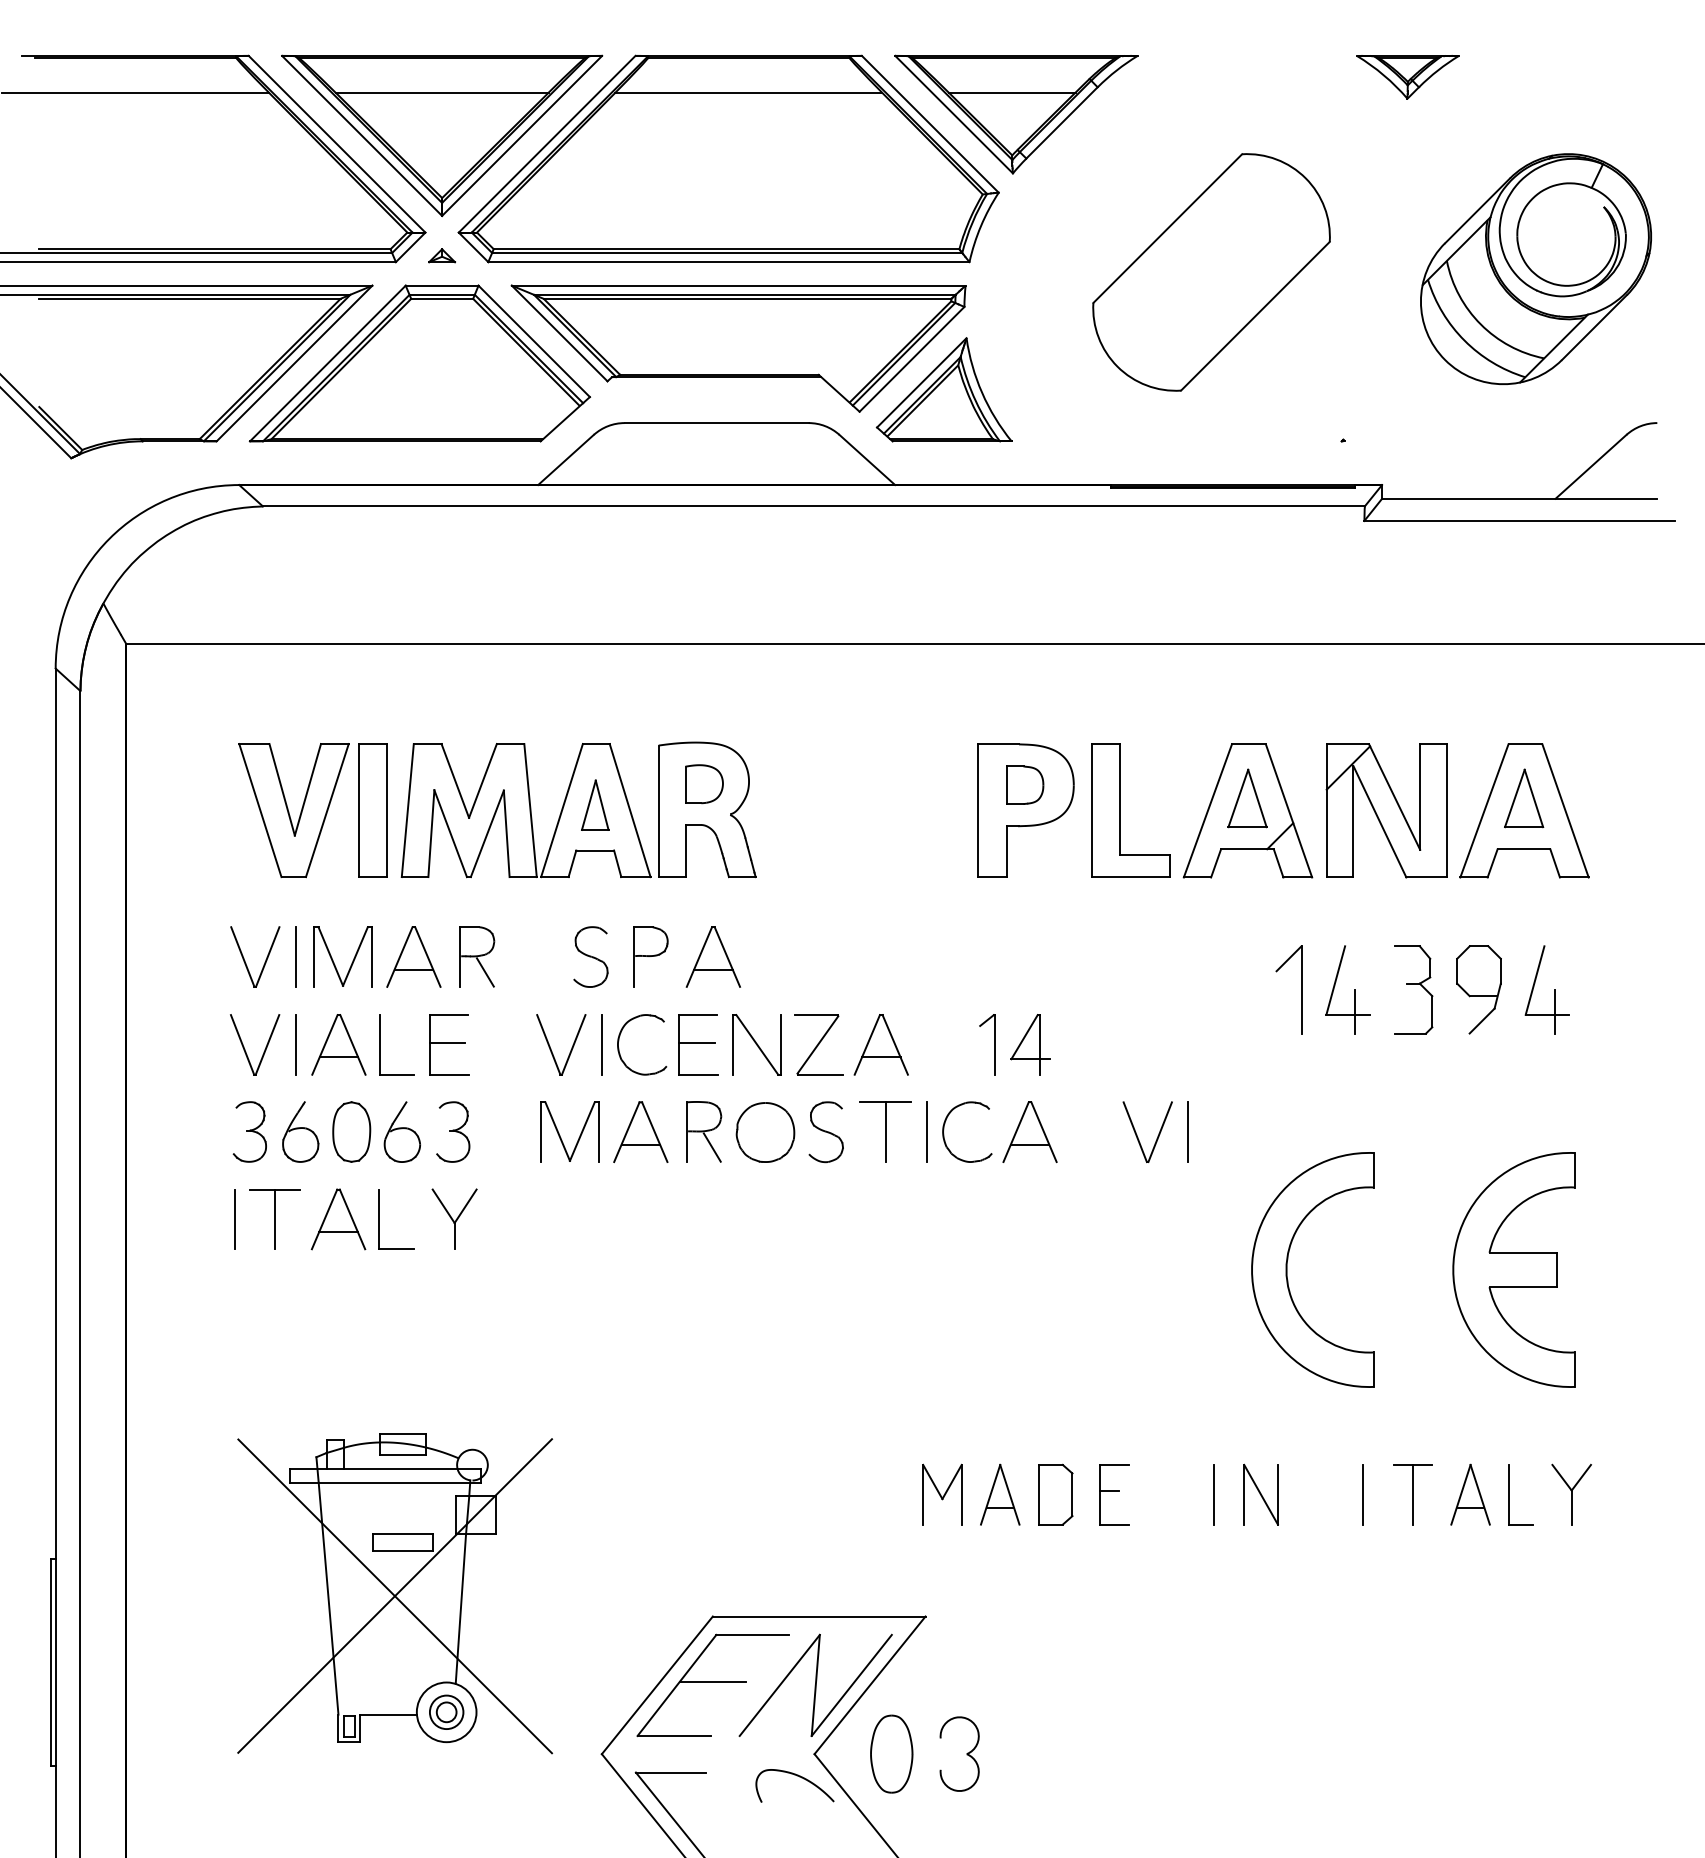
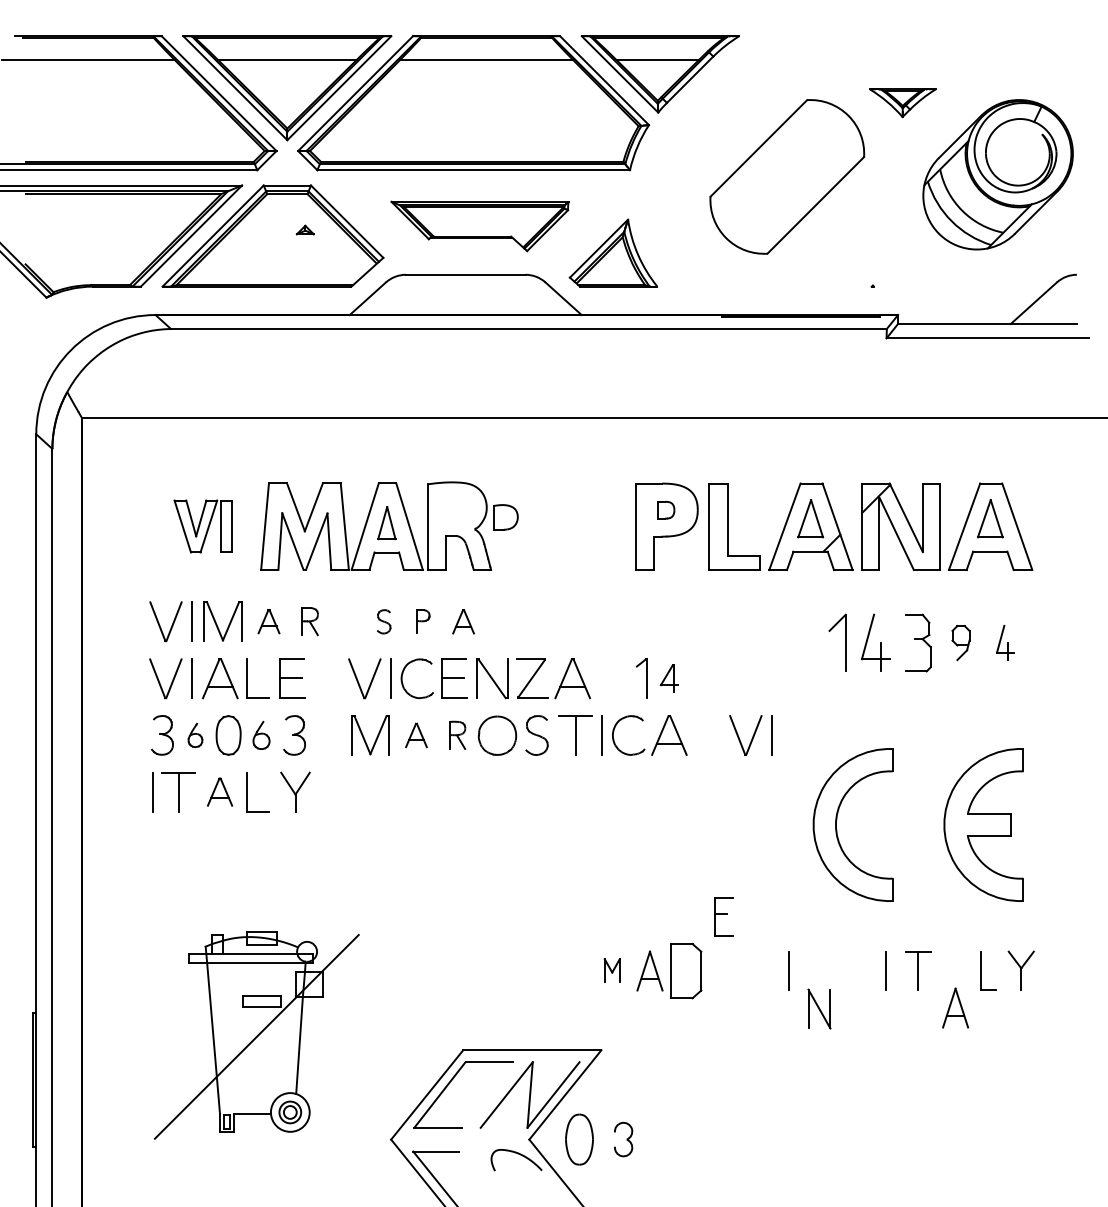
part: (1407, 77) -> (902, 103), moved
part: (440, 254) -> (304, 229), moved
part: (737, 348) -> (479, 226), size x0.6
part: (703, 784) -> (505, 517), moved
part: (1024, 785) -> (665, 510), size x0.7
part: (311, 810) -> (202, 526), size x0.6
part: (413, 956) -> (268, 621), size x0.6
part: (477, 956) -> (310, 621), size x0.7
part: (590, 956) -> (383, 621), size x0.6
part: (650, 956) -> (422, 621), size x0.6
part: (713, 956) -> (463, 621), size x0.6
part: (1478, 989) -> (960, 642), size x0.6
part: (1547, 989) -> (1005, 642), size x0.6
part: (1030, 1044) -> (669, 678), size x0.7
part: (300, 1132) -> (195, 735), size x0.6
part: (402, 1132) -> (261, 735), size x0.7
part: (640, 1132) -> (416, 735), size x0.6
part: (703, 1132) -> (457, 735), size x0.7
part: (337, 1218) -> (219, 791), size x0.7
part: (940, 1493) -> (611, 970), size x0.6
part: (1054, 1493) -> (685, 970), size x1.4
part: (1113, 1493) -> (723, 916), moved
part: (1261, 1493) -> (819, 1008), moved
part: (1470, 1493) -> (955, 1007), moved
line: (394, 1596) -> (256, 1037), removed
line: (711, 1683) -> (462, 1093), removed
part: (959, 1753) -> (623, 1139), size x0.7

